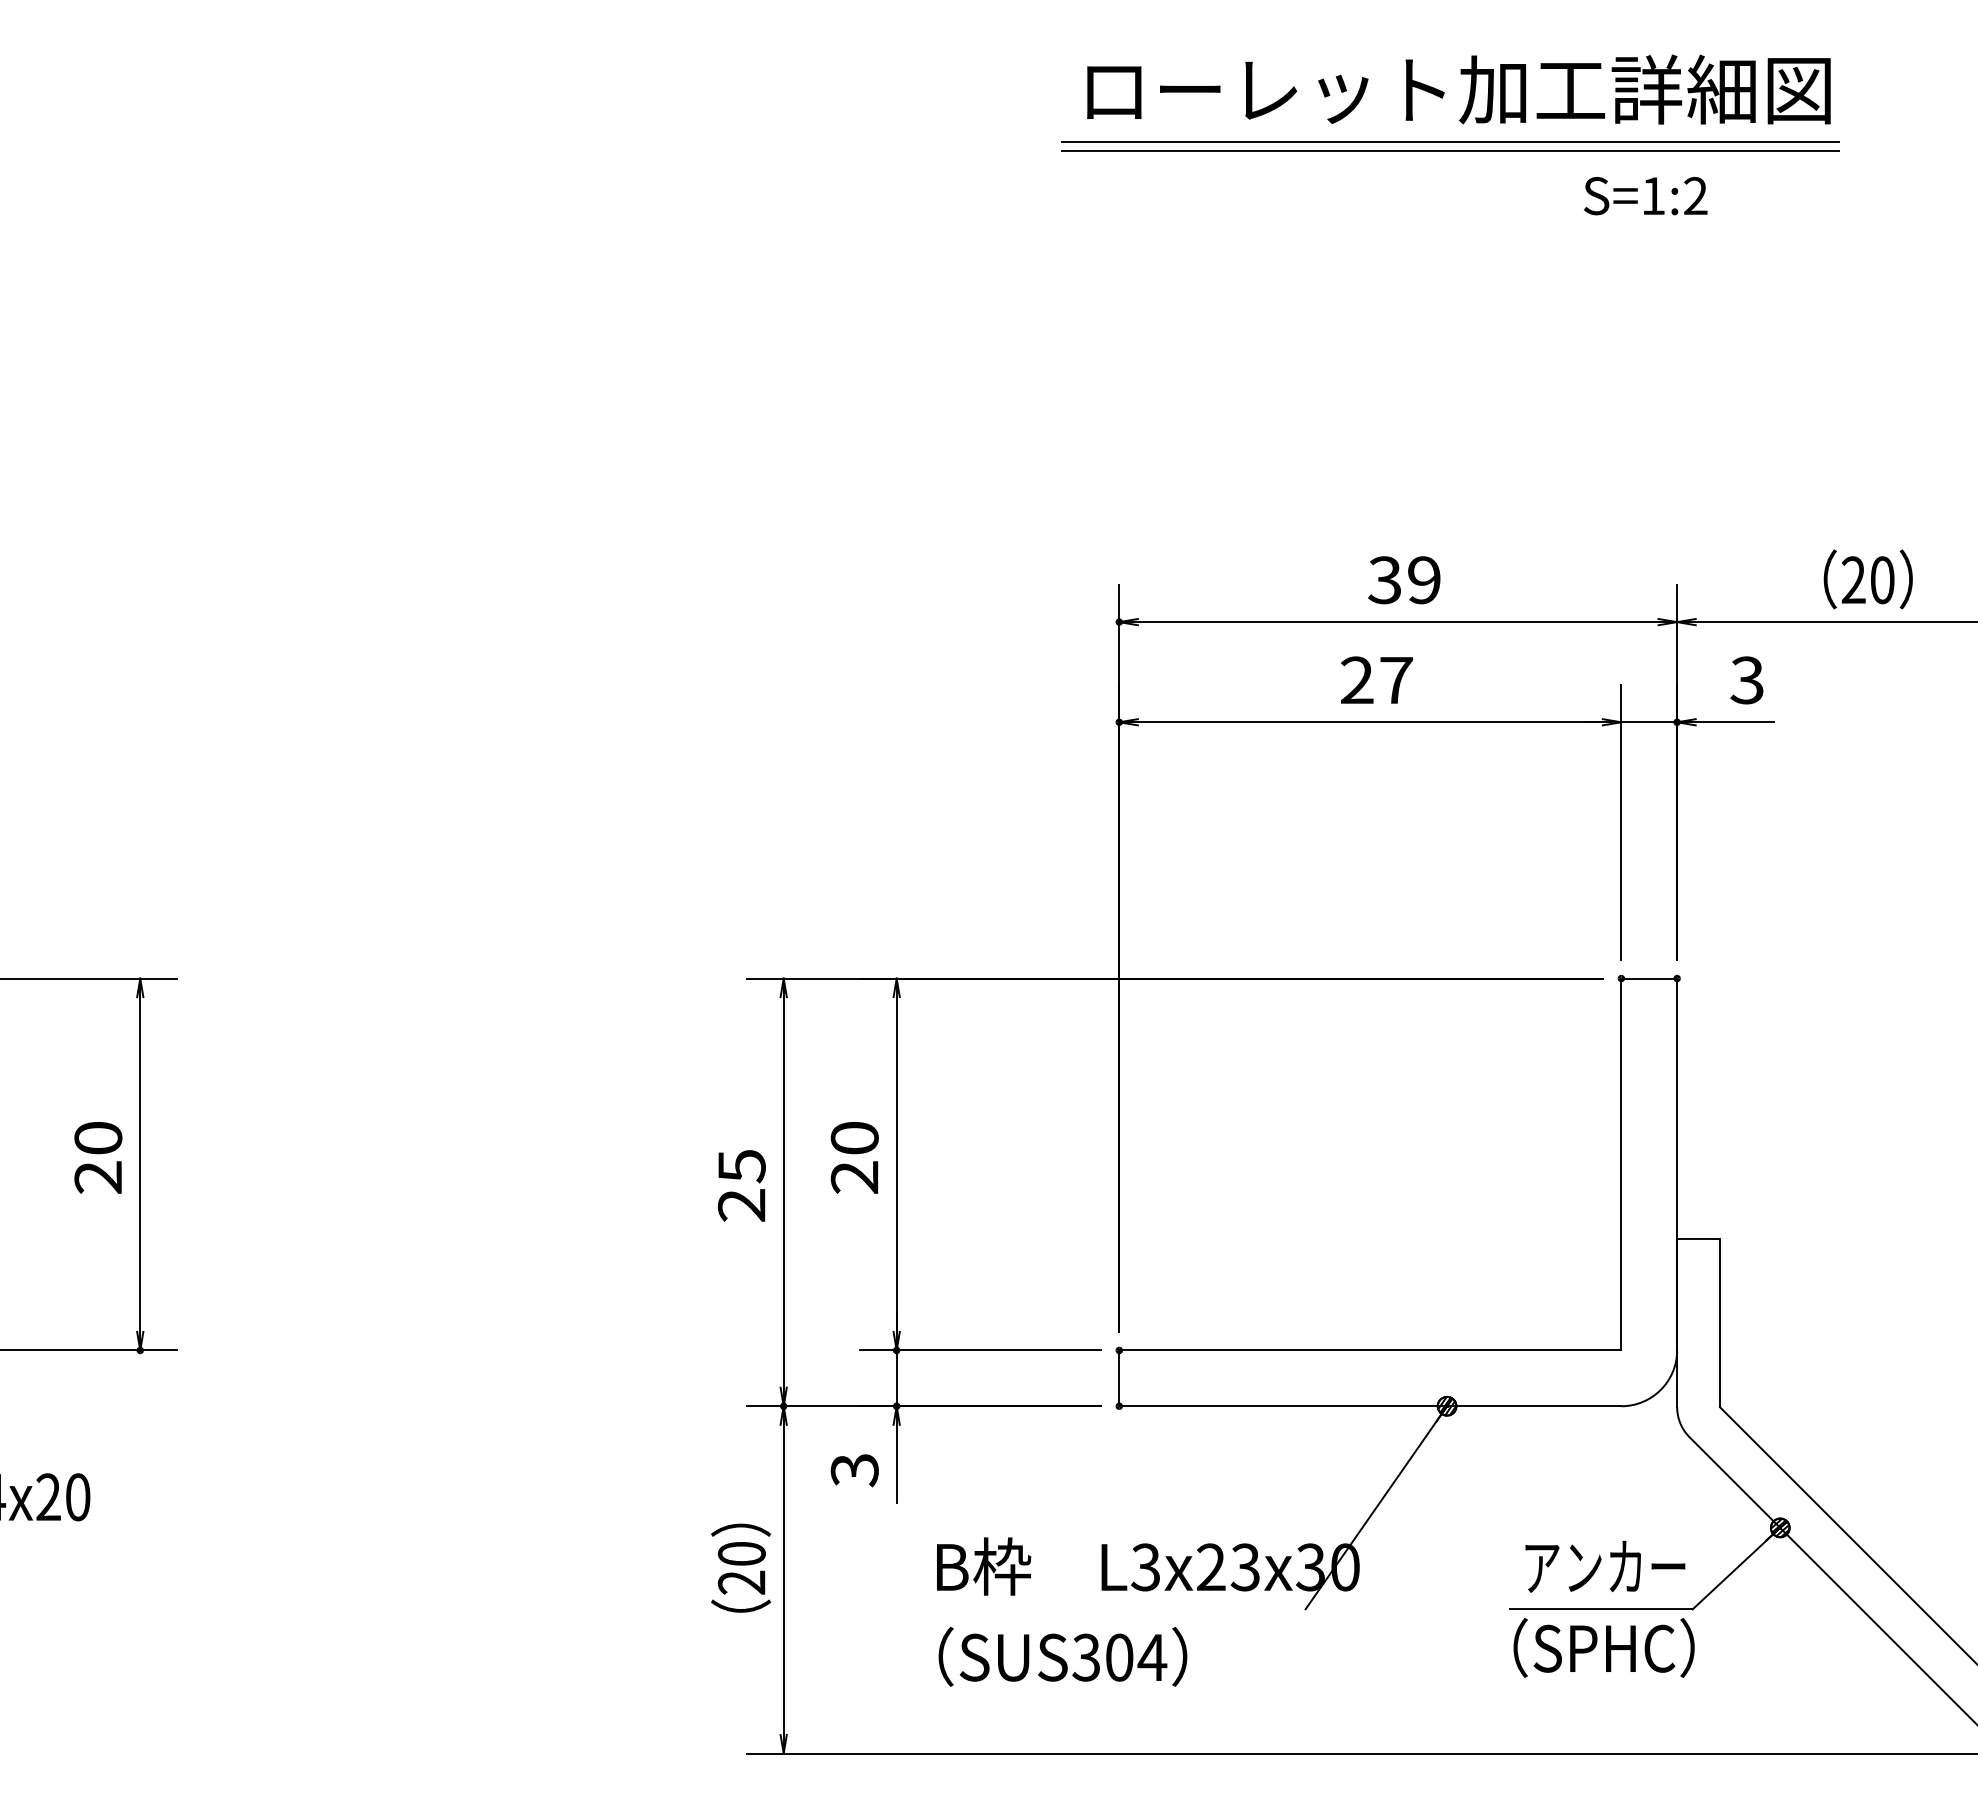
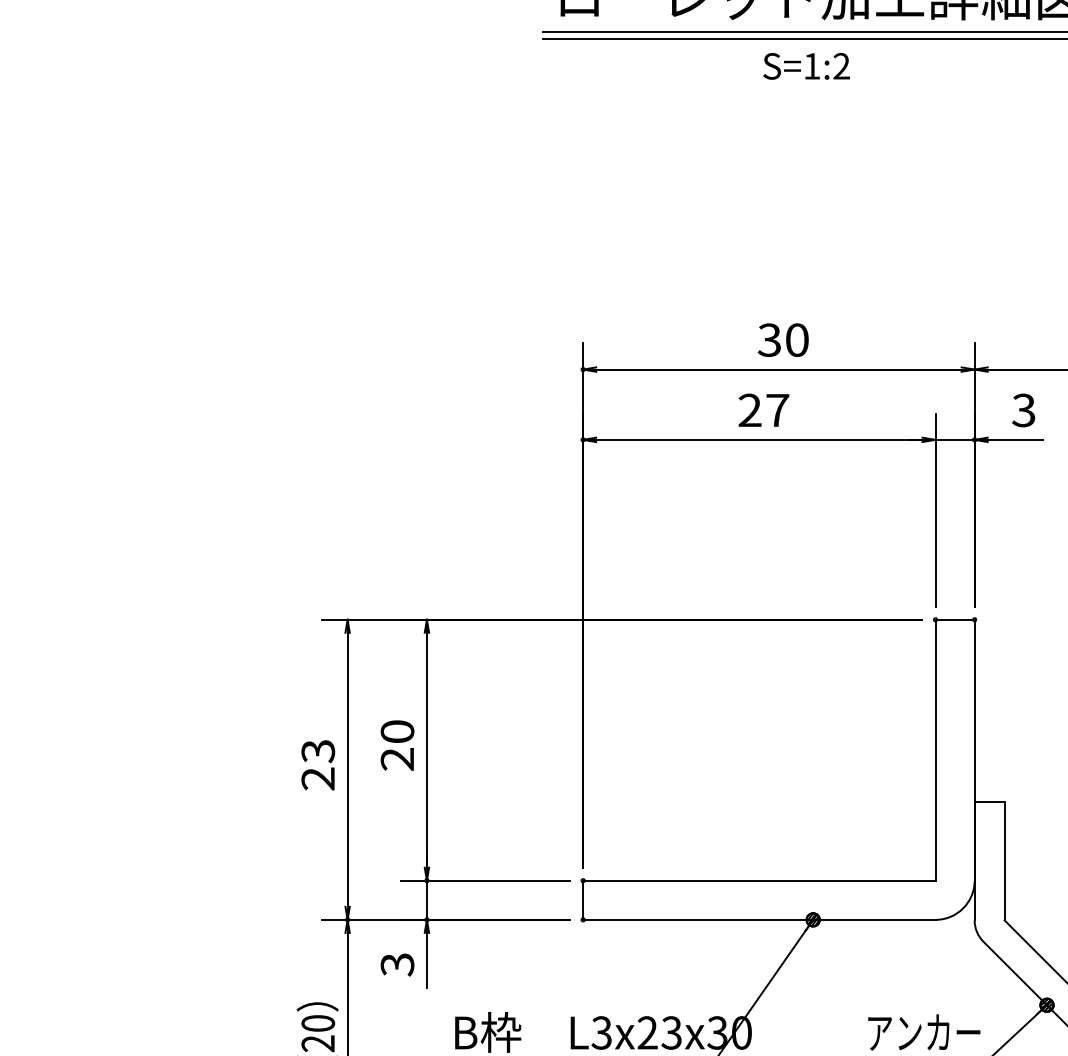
text: (1645, 196) -> (806, 66), moved
text: (1424, 580) -> (797, 340), 39 -> 30
text: (741, 1166) -> (318, 751), 25 -> 23

